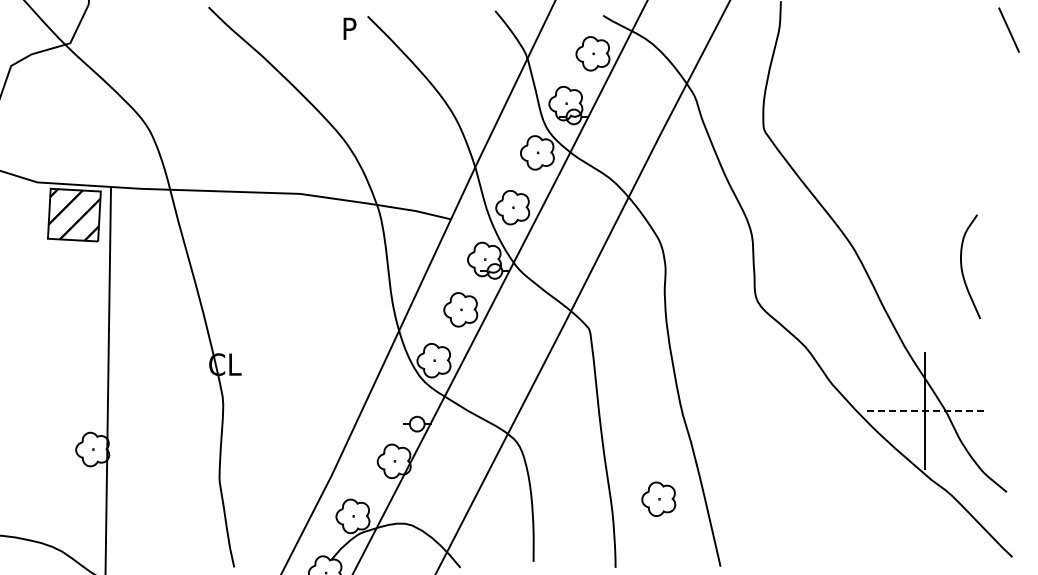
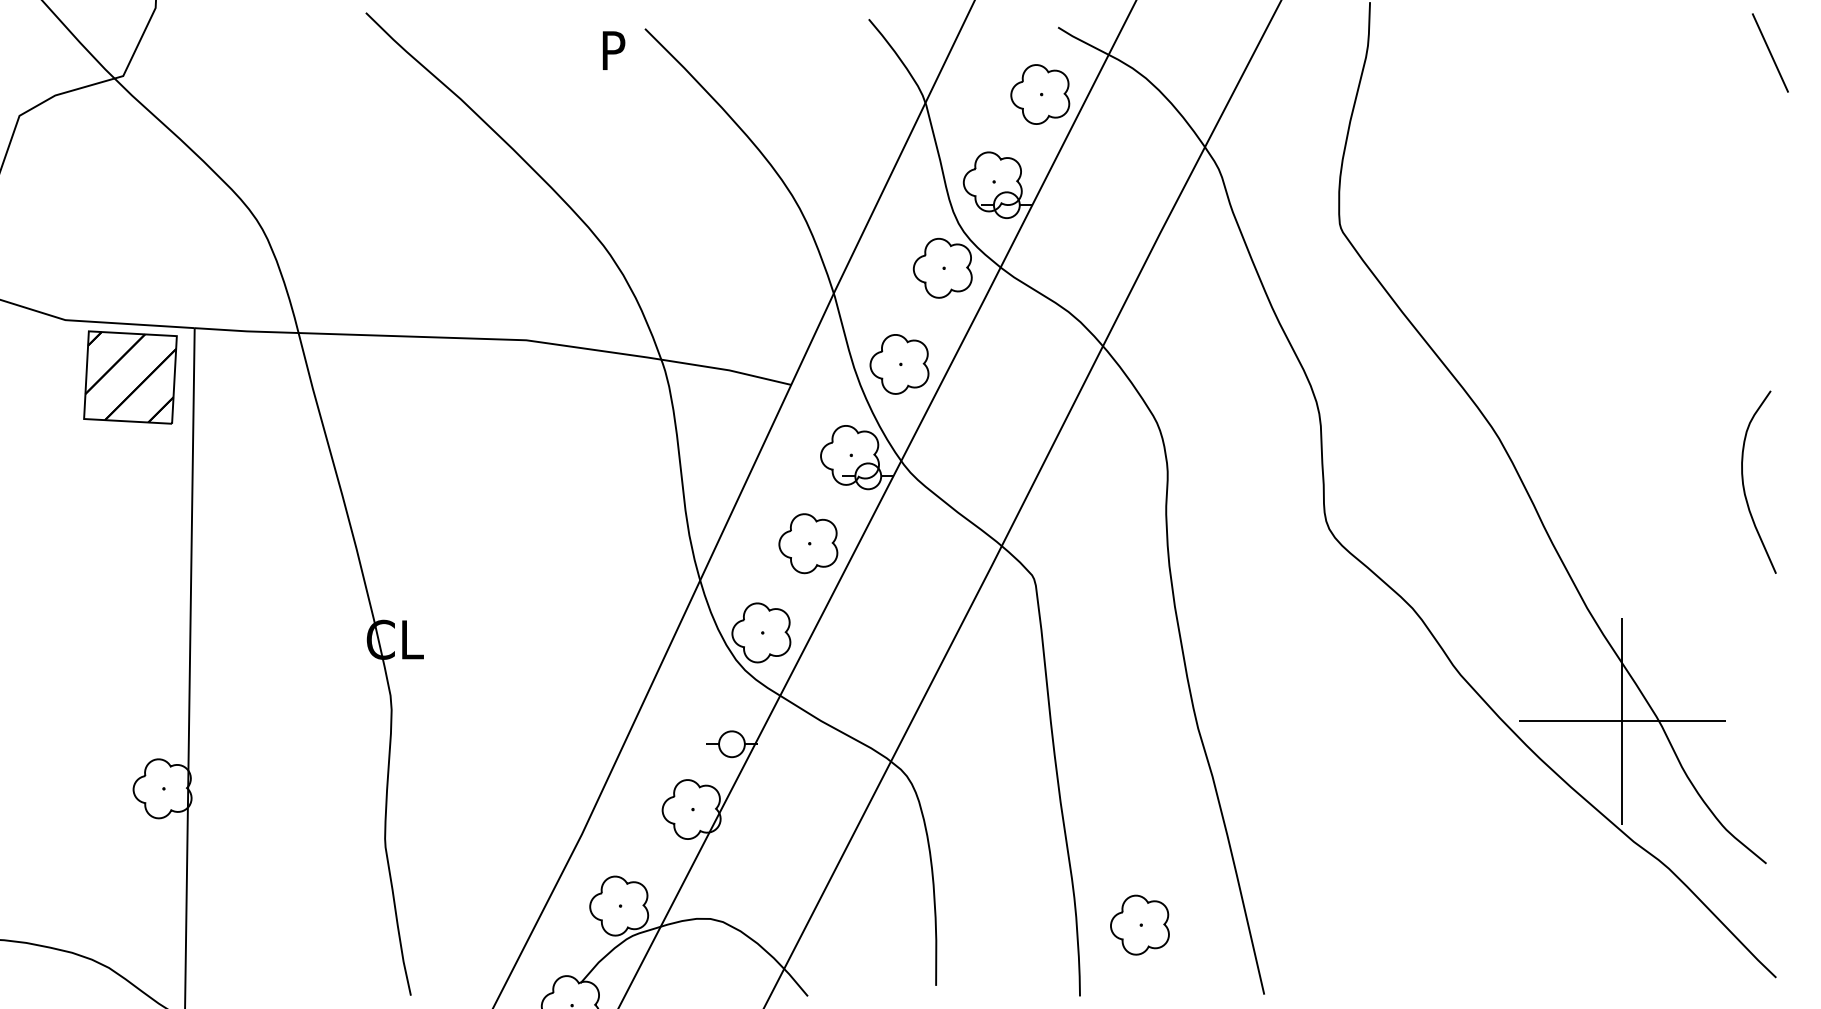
curve: (962, 266) -> (1744, 481), moved
line: (924, 411) -> (1621, 722), dashed -> solid
part: (658, 498) -> (1139, 923), moved

